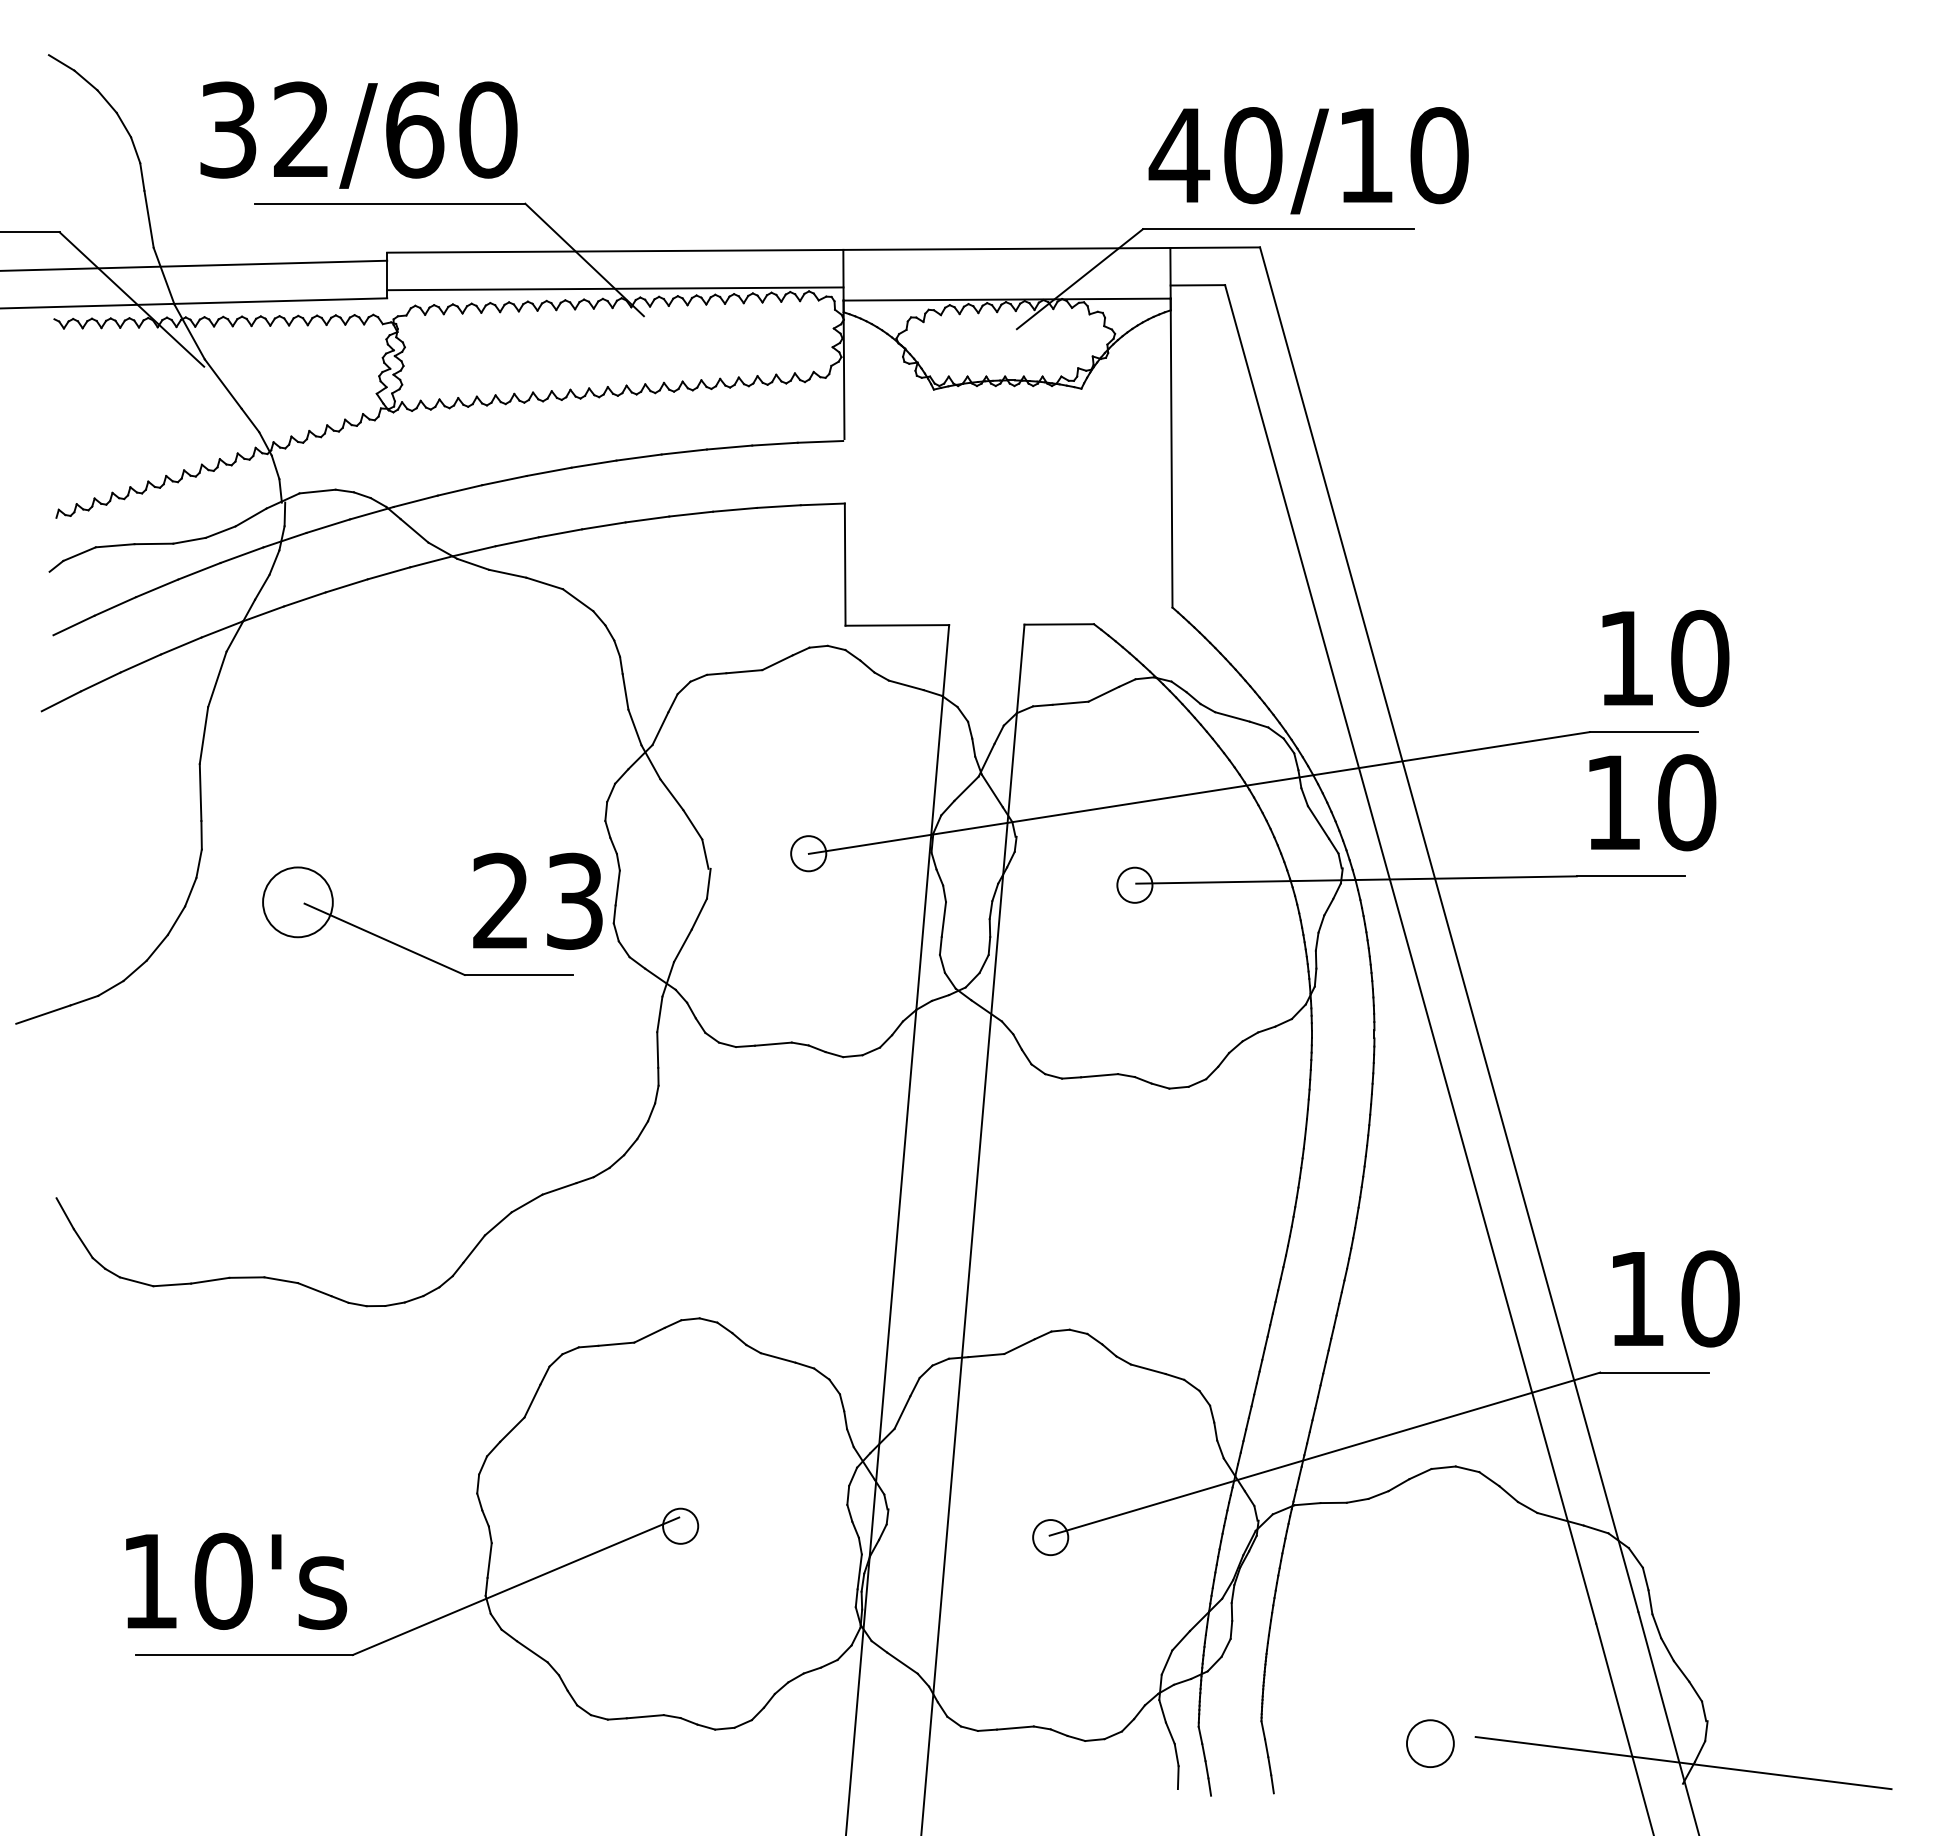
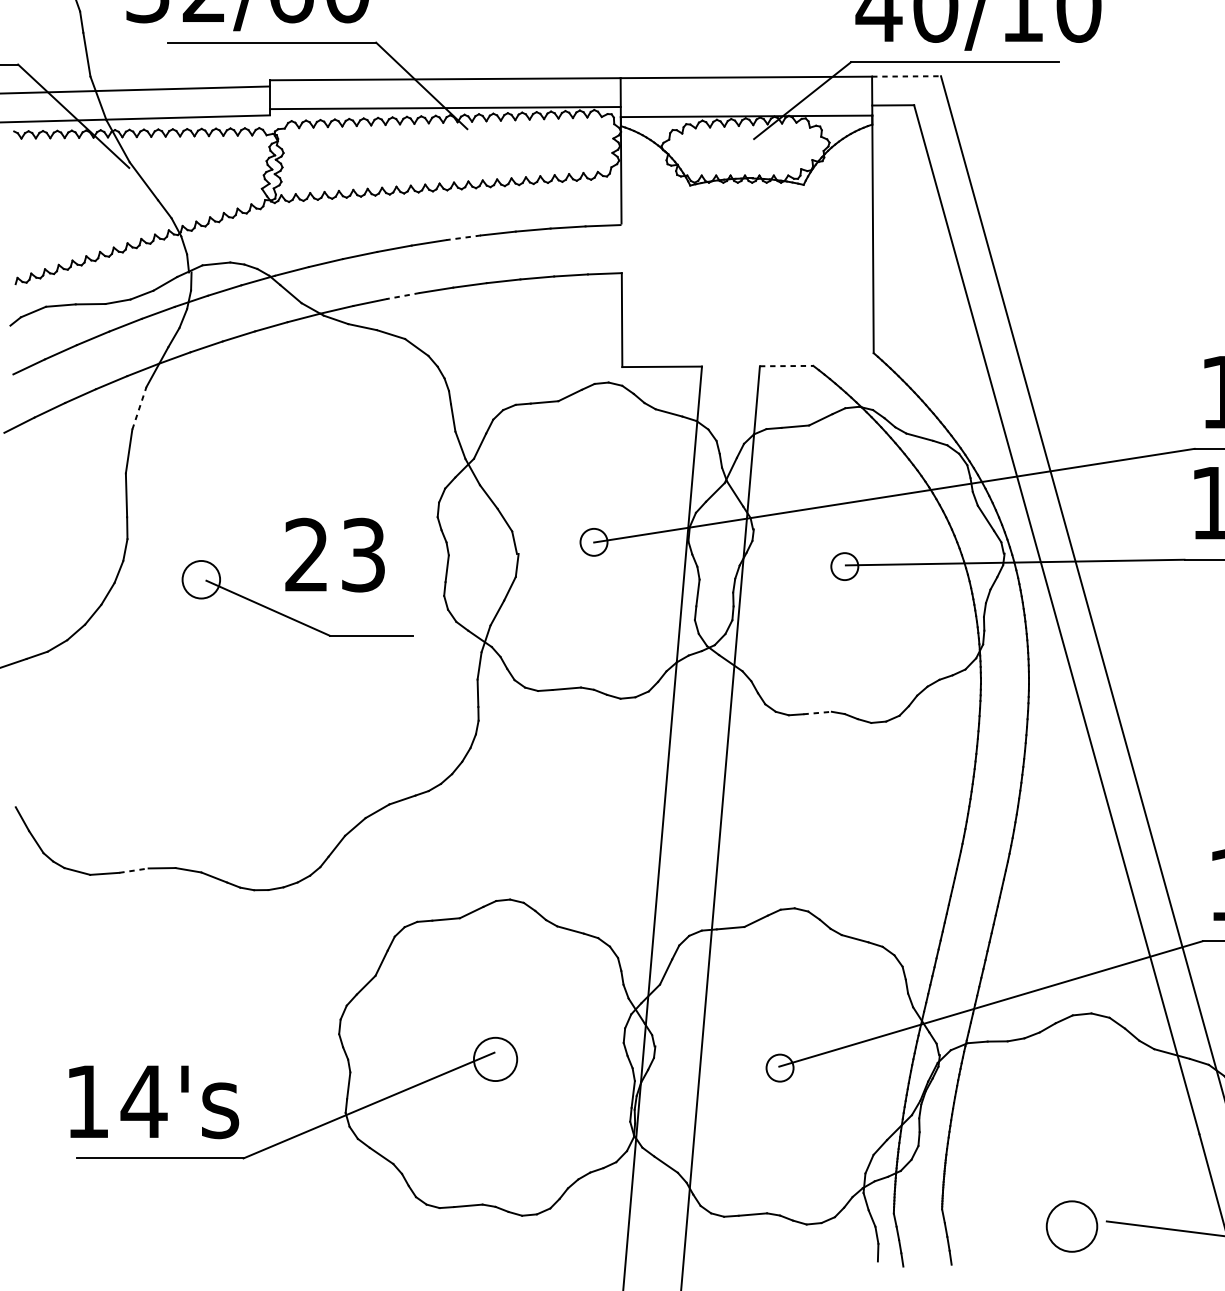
line: (1215, 247) -> (906, 76), solid -> dashed
line: (639, 457) -> (463, 237), solid -> dashed
line: (560, 533) -> (403, 296), solid -> dashed
line: (1059, 624) -> (786, 366), solid -> dashed
line: (217, 678) -> (139, 407), solid -> dashed
text: (537, 900) -> (334, 554), moved
circle: (297, 902) -> (201, 579), size x0.7
line: (1099, 1075) -> (817, 712), solid -> dashed
line: (210, 1280) -> (134, 870), solid -> dashed
circle: (680, 1525) -> (495, 1058), size x1.6
text: (223, 1580) -> (144, 1101), 10's -> 14's
circle: (1429, 1743) -> (1071, 1226), size x1.4

